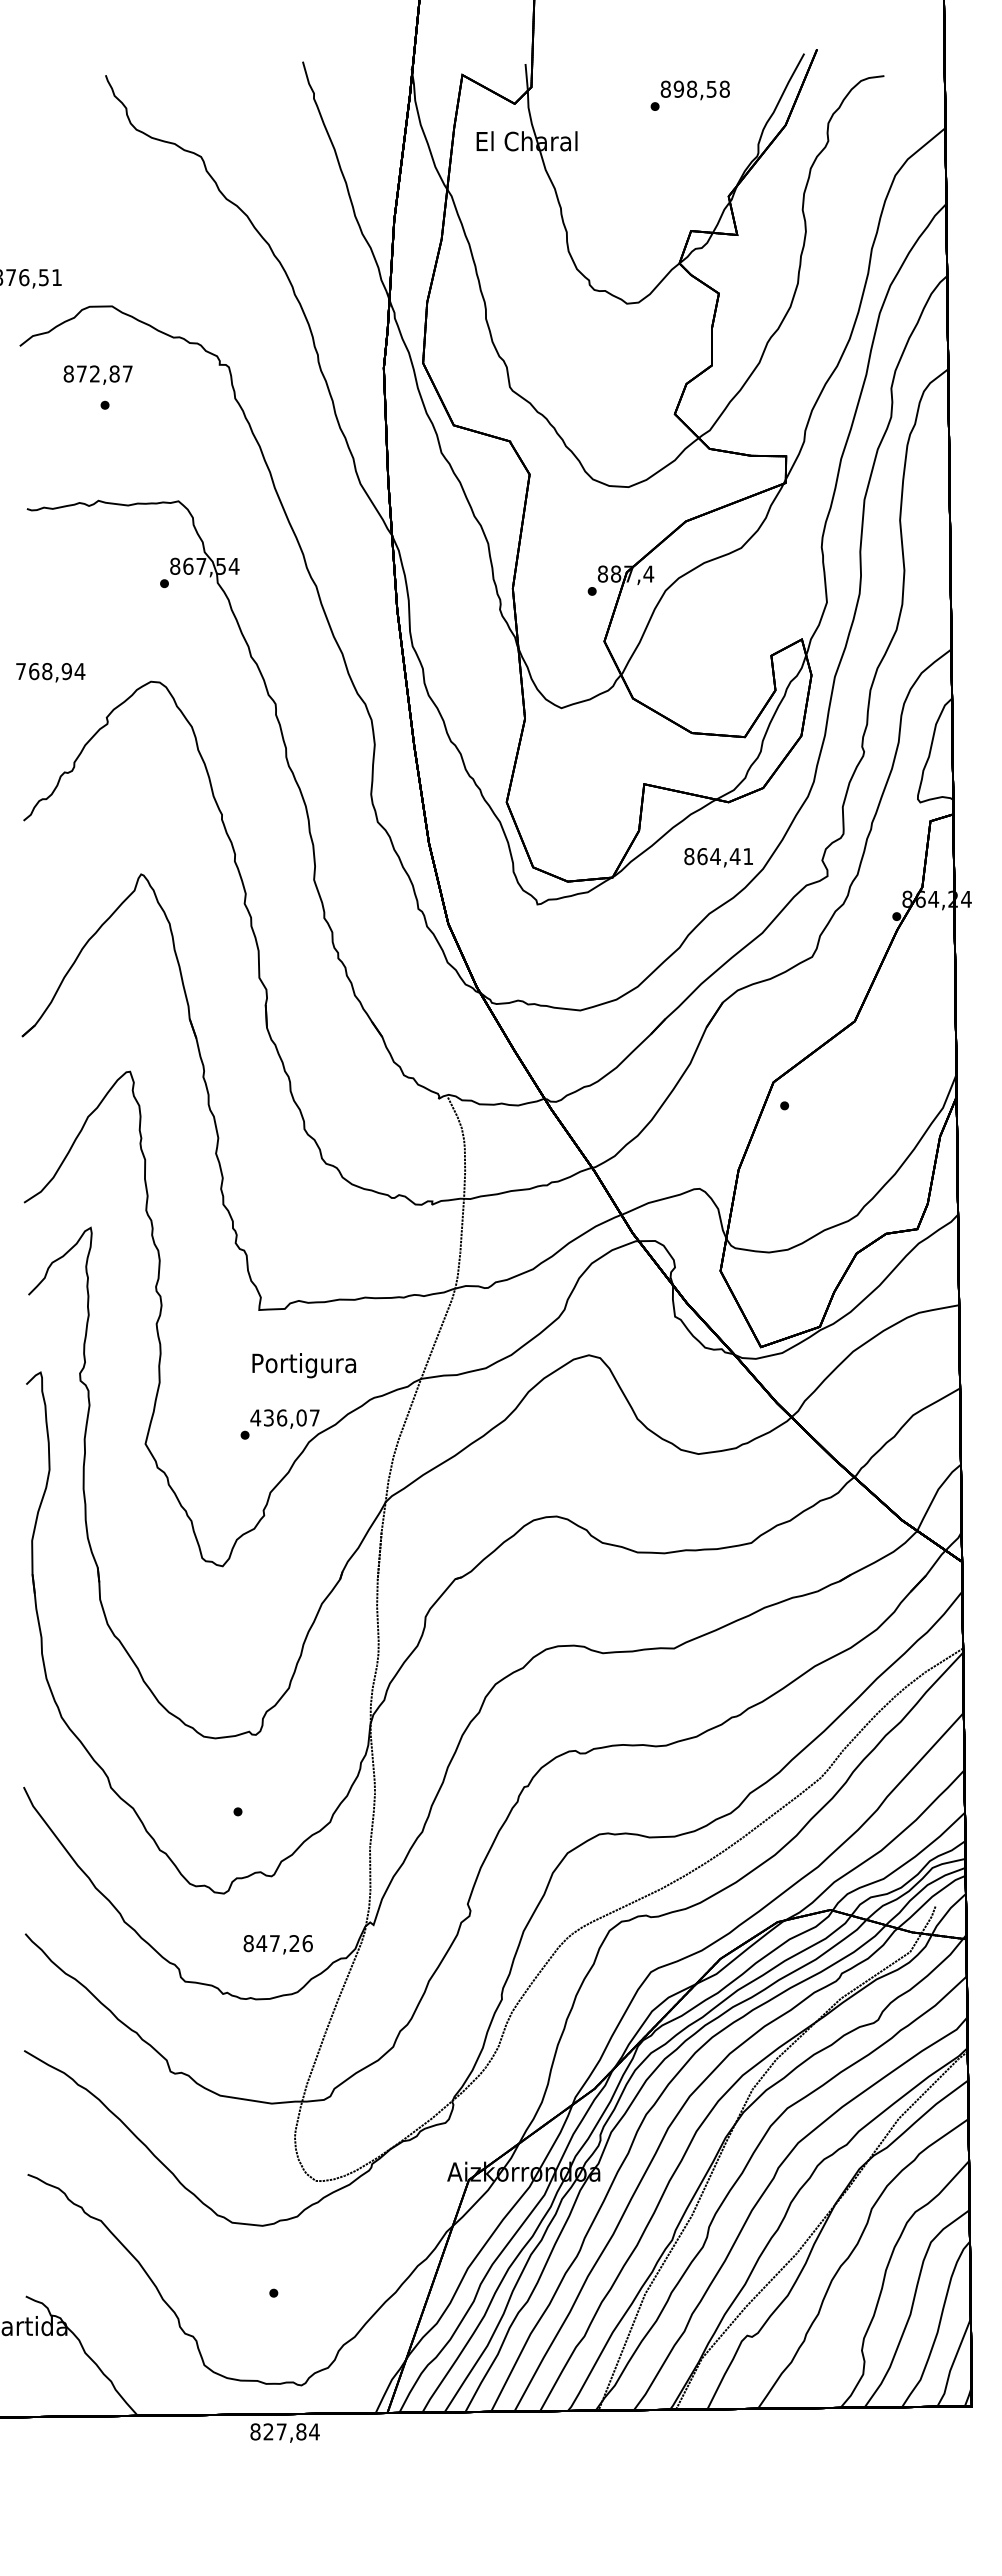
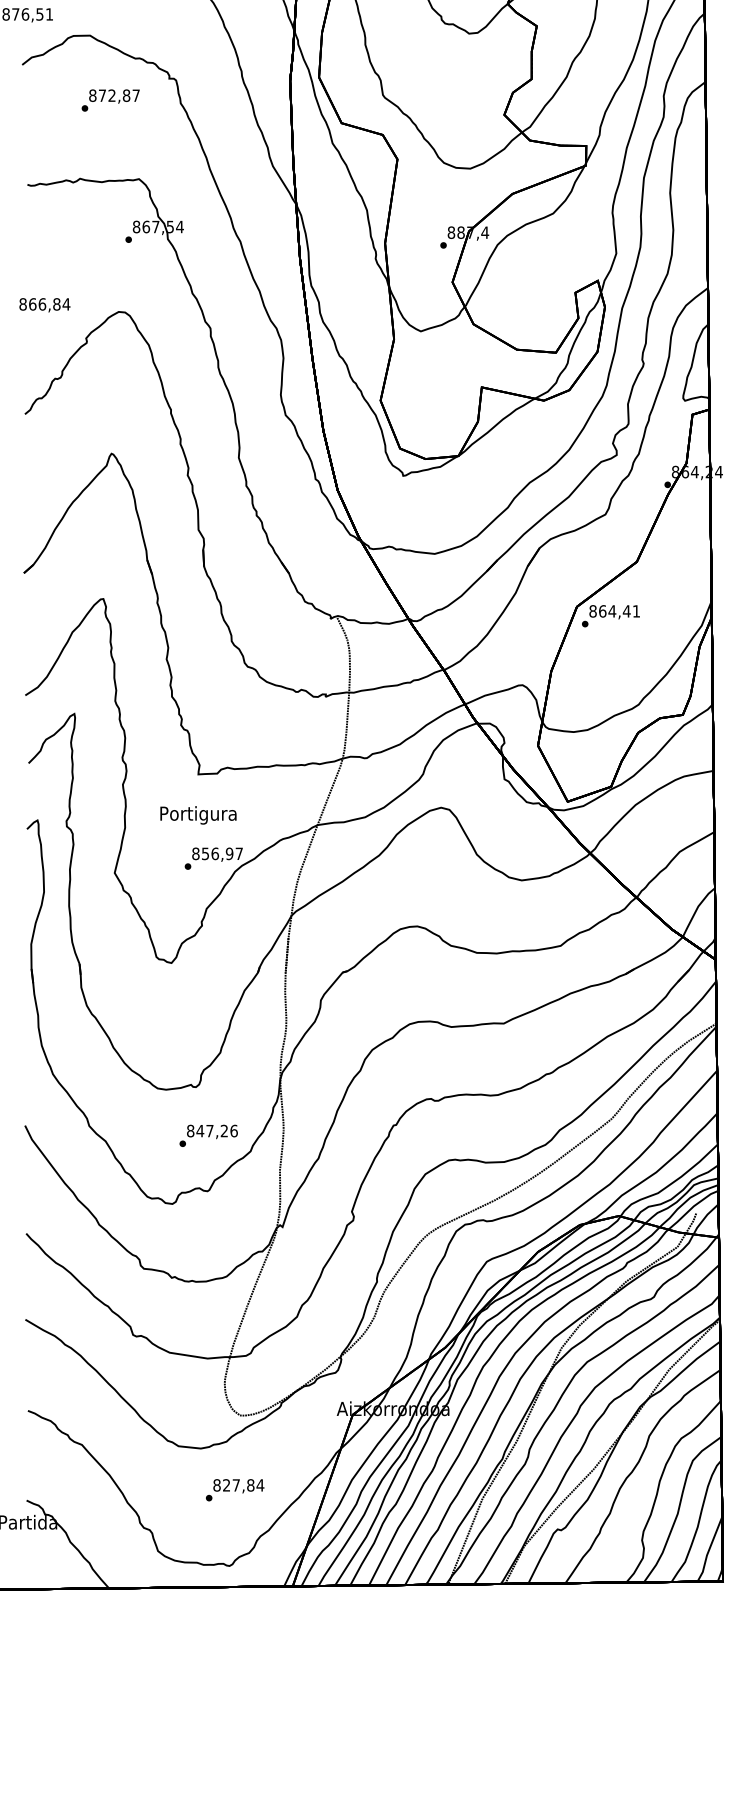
text: (97, 374) -> (113, 96), moved
text: (44, 671) -> (40, 304), 768,94 -> 866,84
text: (718, 857) -> (614, 612), moved
text: (303, 1365) -> (197, 815), moved
text: (278, 1417) -> (212, 853), 436,07 -> 856,97
text: (277, 1944) -> (211, 1131), moved
text: (284, 2432) -> (238, 1485), moved

